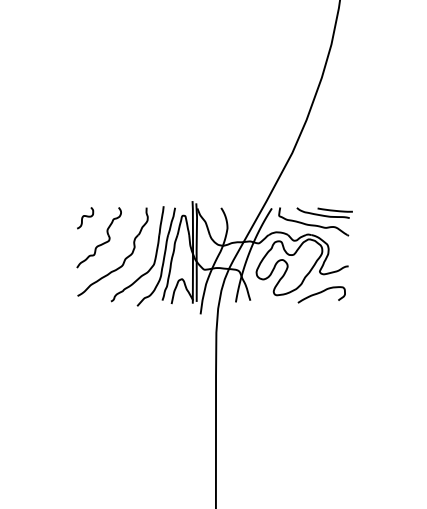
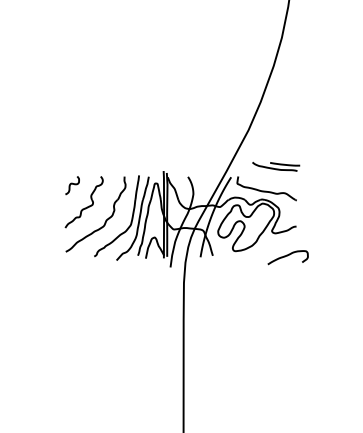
part: (324, 212) -> (275, 166), moved
curve: (320, 293) -> (287, 256), moved

